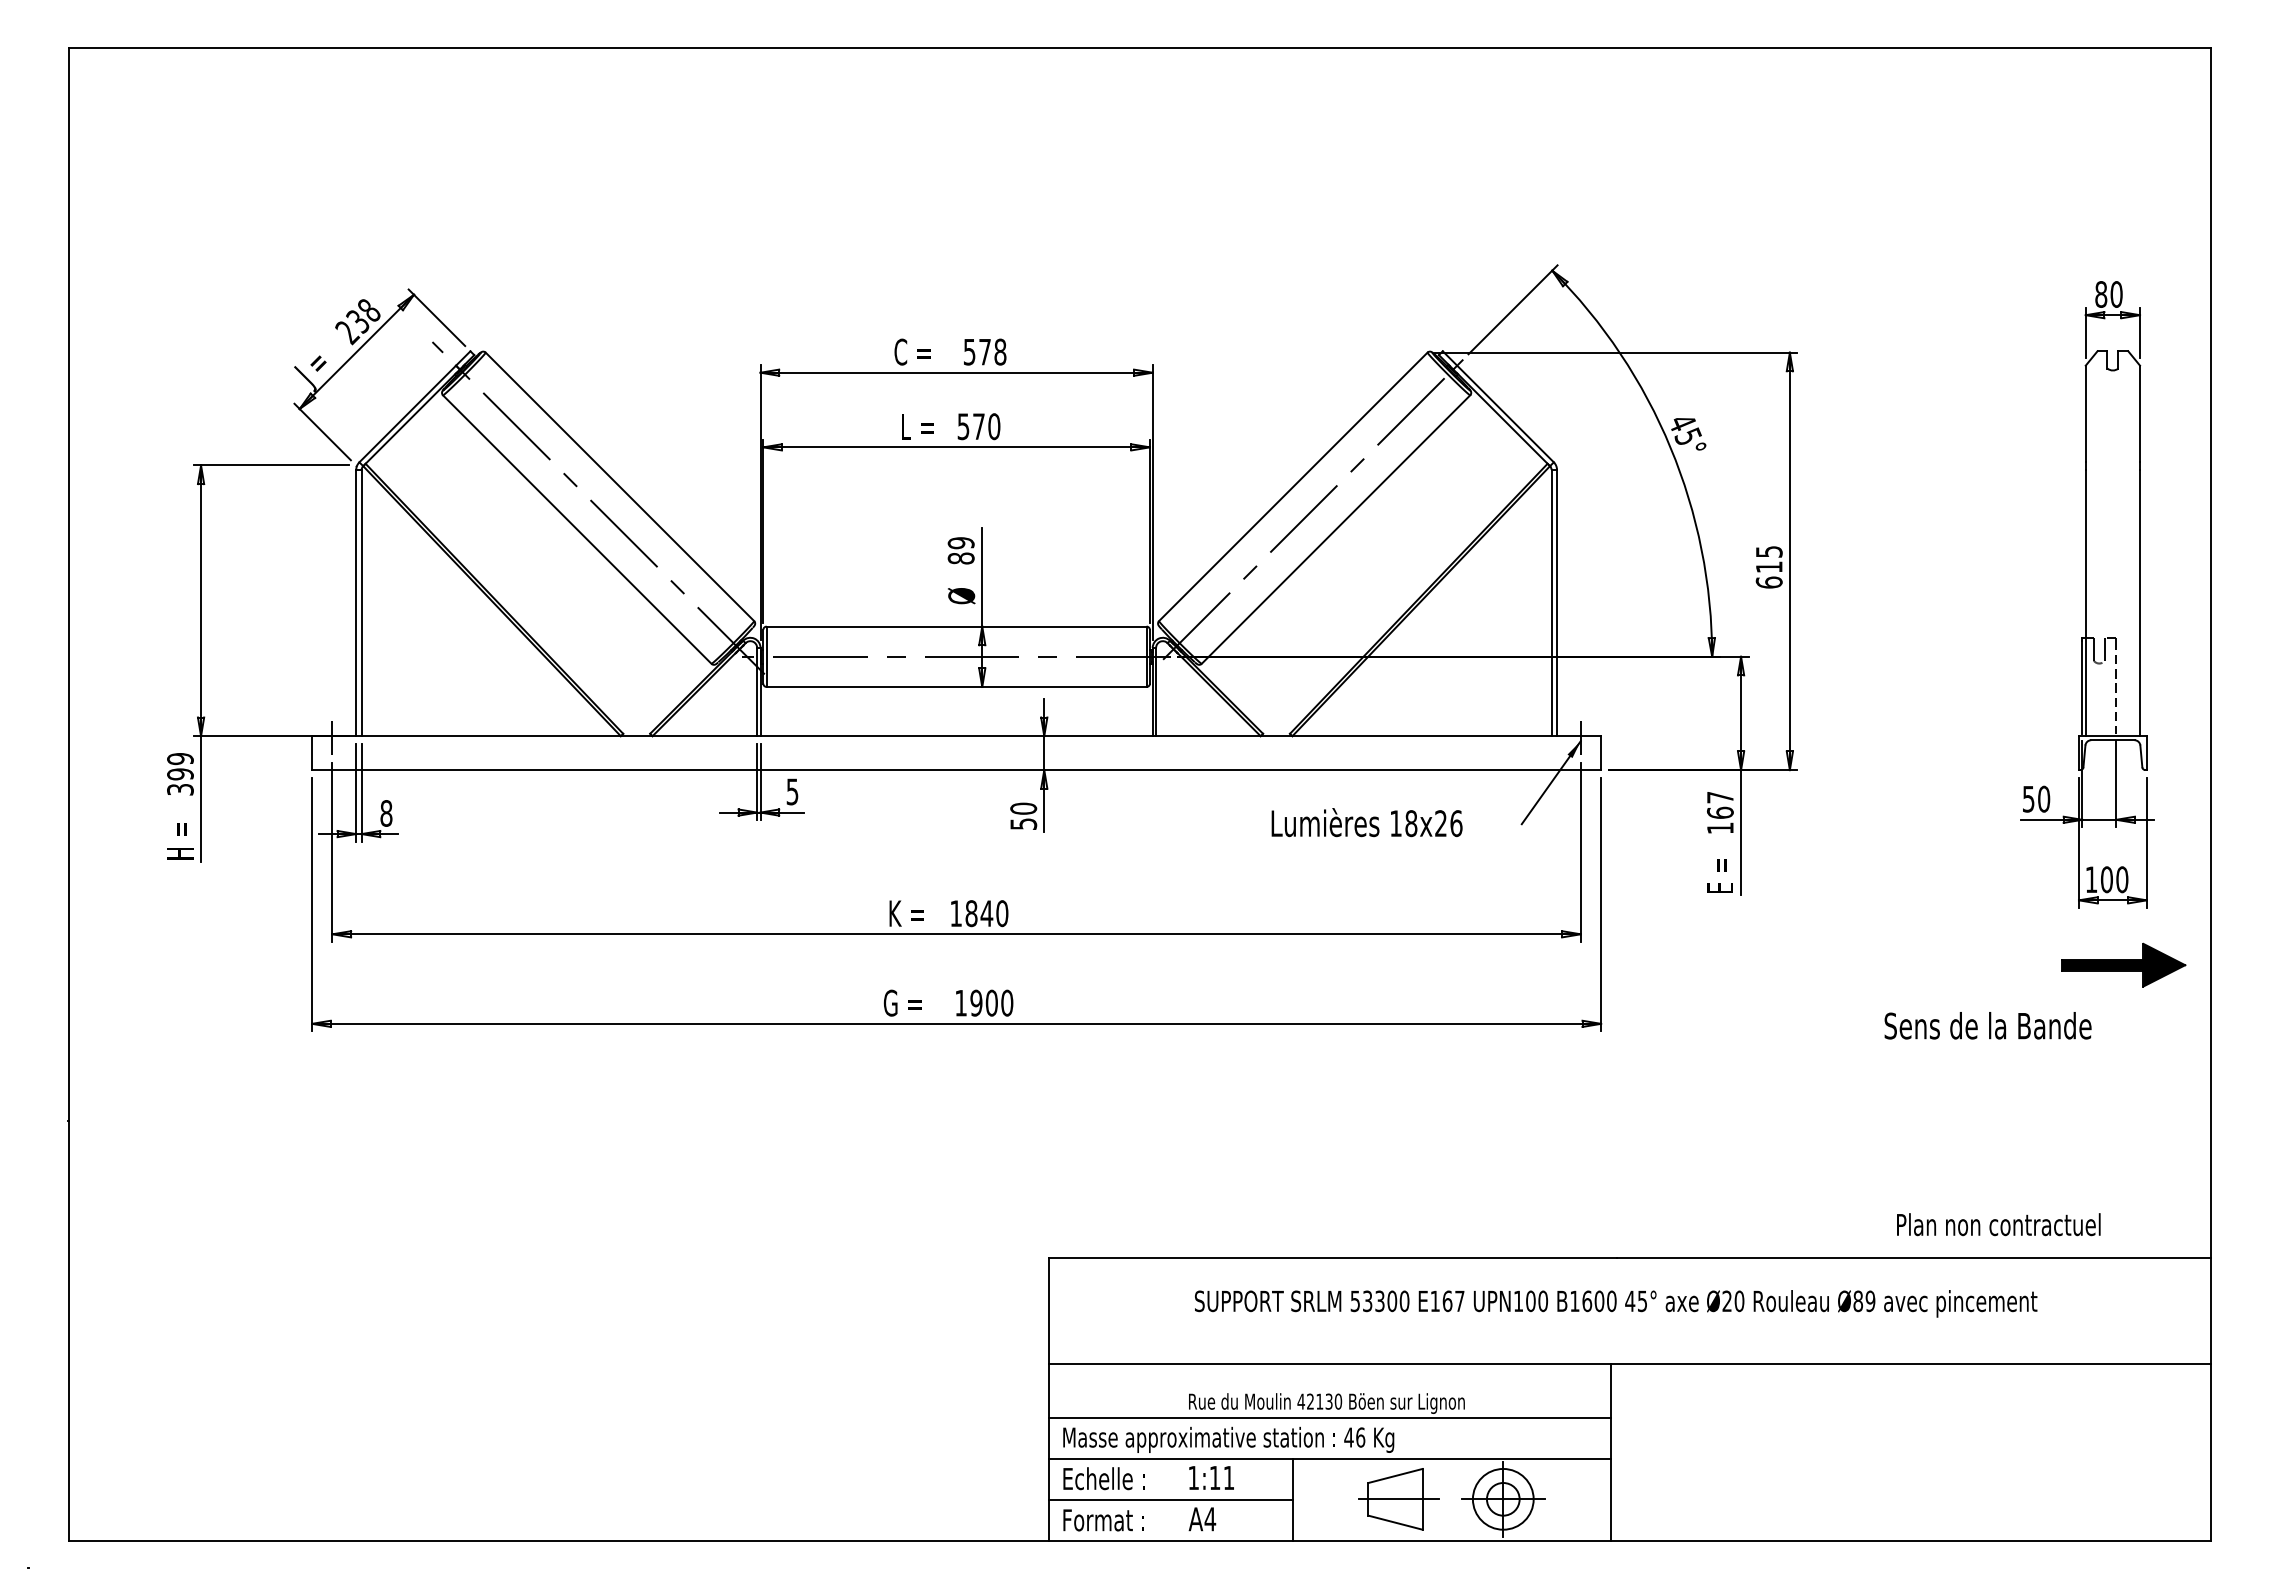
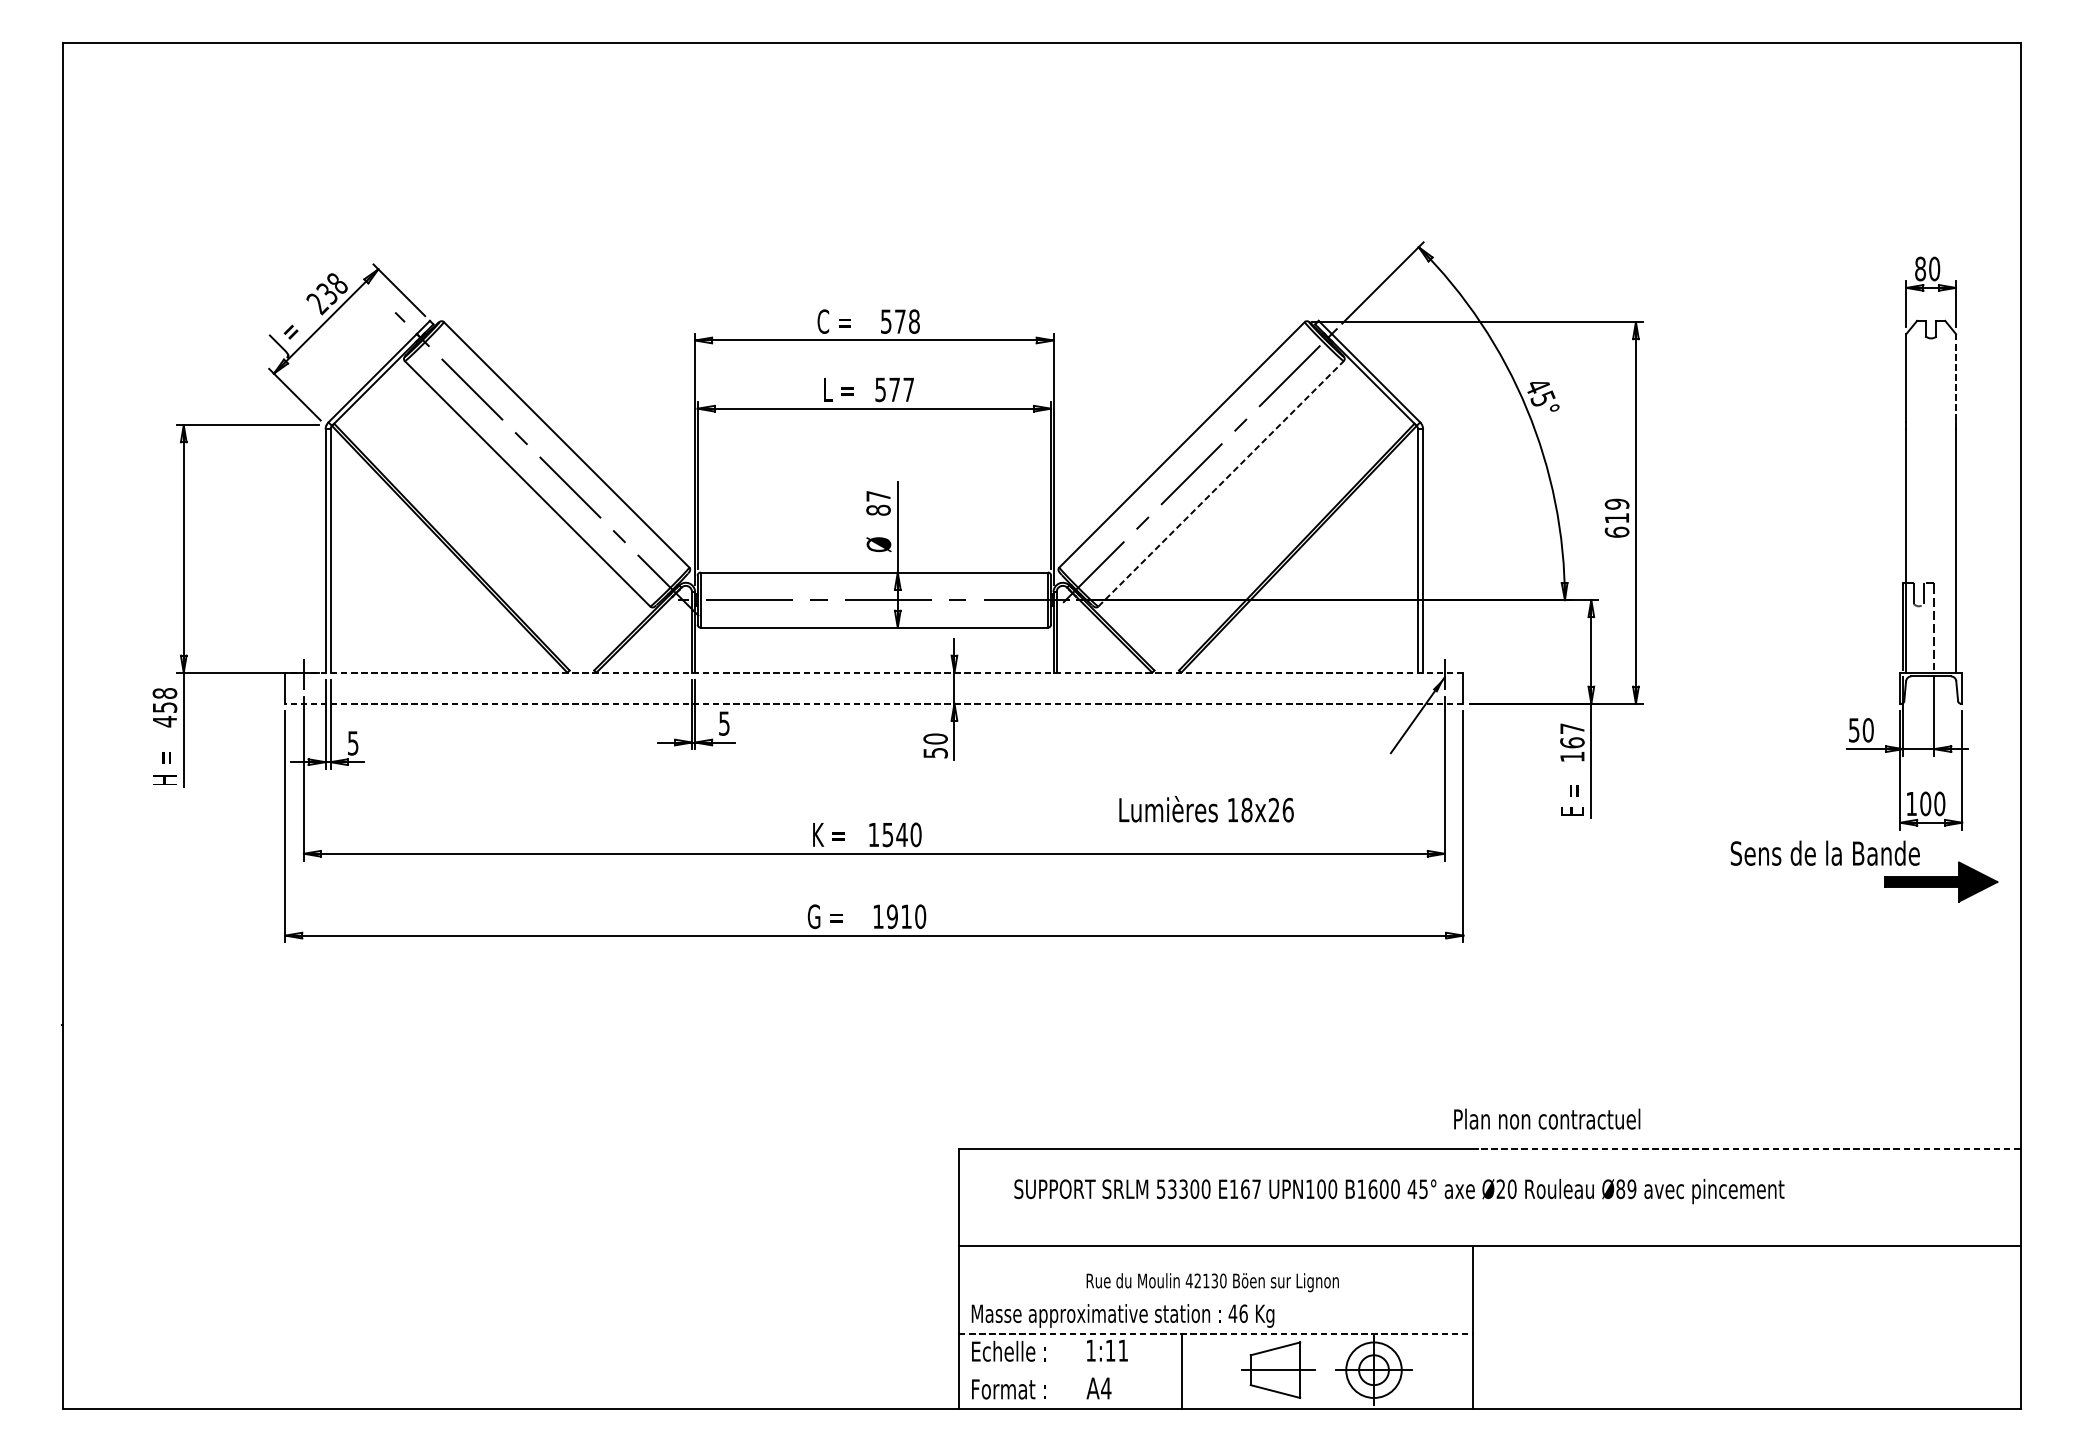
line: (2140, 414) -> (1956, 378), solid -> dashed
text: (994, 426) -> (908, 389), 570 -> 577
line: (1336, 529) -> (1221, 483), solid -> dashed
text: (960, 543) -> (877, 496), 89 -> 87
text: (1768, 551) -> (1616, 503), 615 -> 619
line: (956, 736) -> (874, 672), solid -> dashed
line: (956, 770) -> (874, 704), solid -> dashed
text: (180, 774) -> (164, 707), 399 -> 458
text: (386, 813) -> (353, 743), 8 -> 5
text: (1366, 822) -> (1206, 809), moved
text: (971, 913) -> (887, 834), 1840 -> 1540
text: (991, 1002) -> (906, 916), 1900 -> 1910
text: (1987, 1025) -> (1824, 853), moved
text: (1998, 1224) -> (1546, 1119), moved
line: (1913, 1257) -> (1748, 1149), solid -> dashed
text: (1616, 1303) -> (1399, 1191), moved
line: (1330, 1418) -> (1216, 1296), removed
line: (1330, 1459) -> (1216, 1333), solid -> dashed
line: (1170, 1500) -> (1069, 1371), removed

